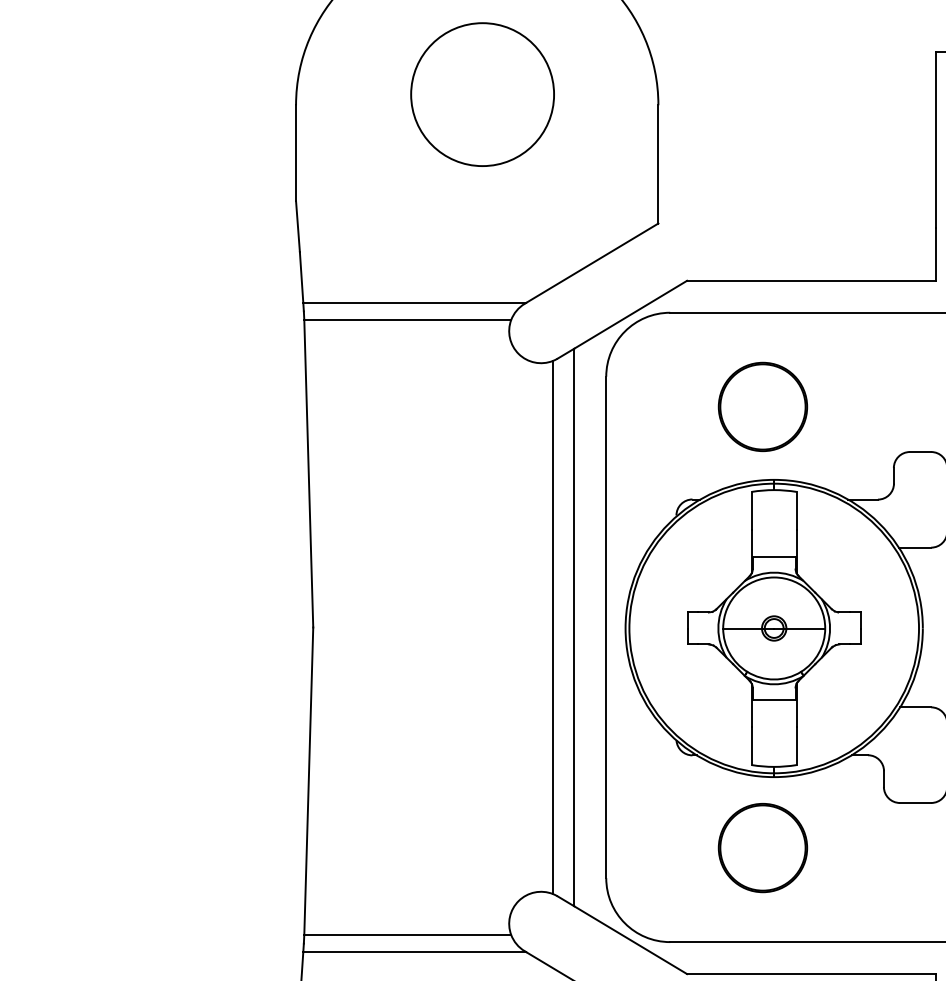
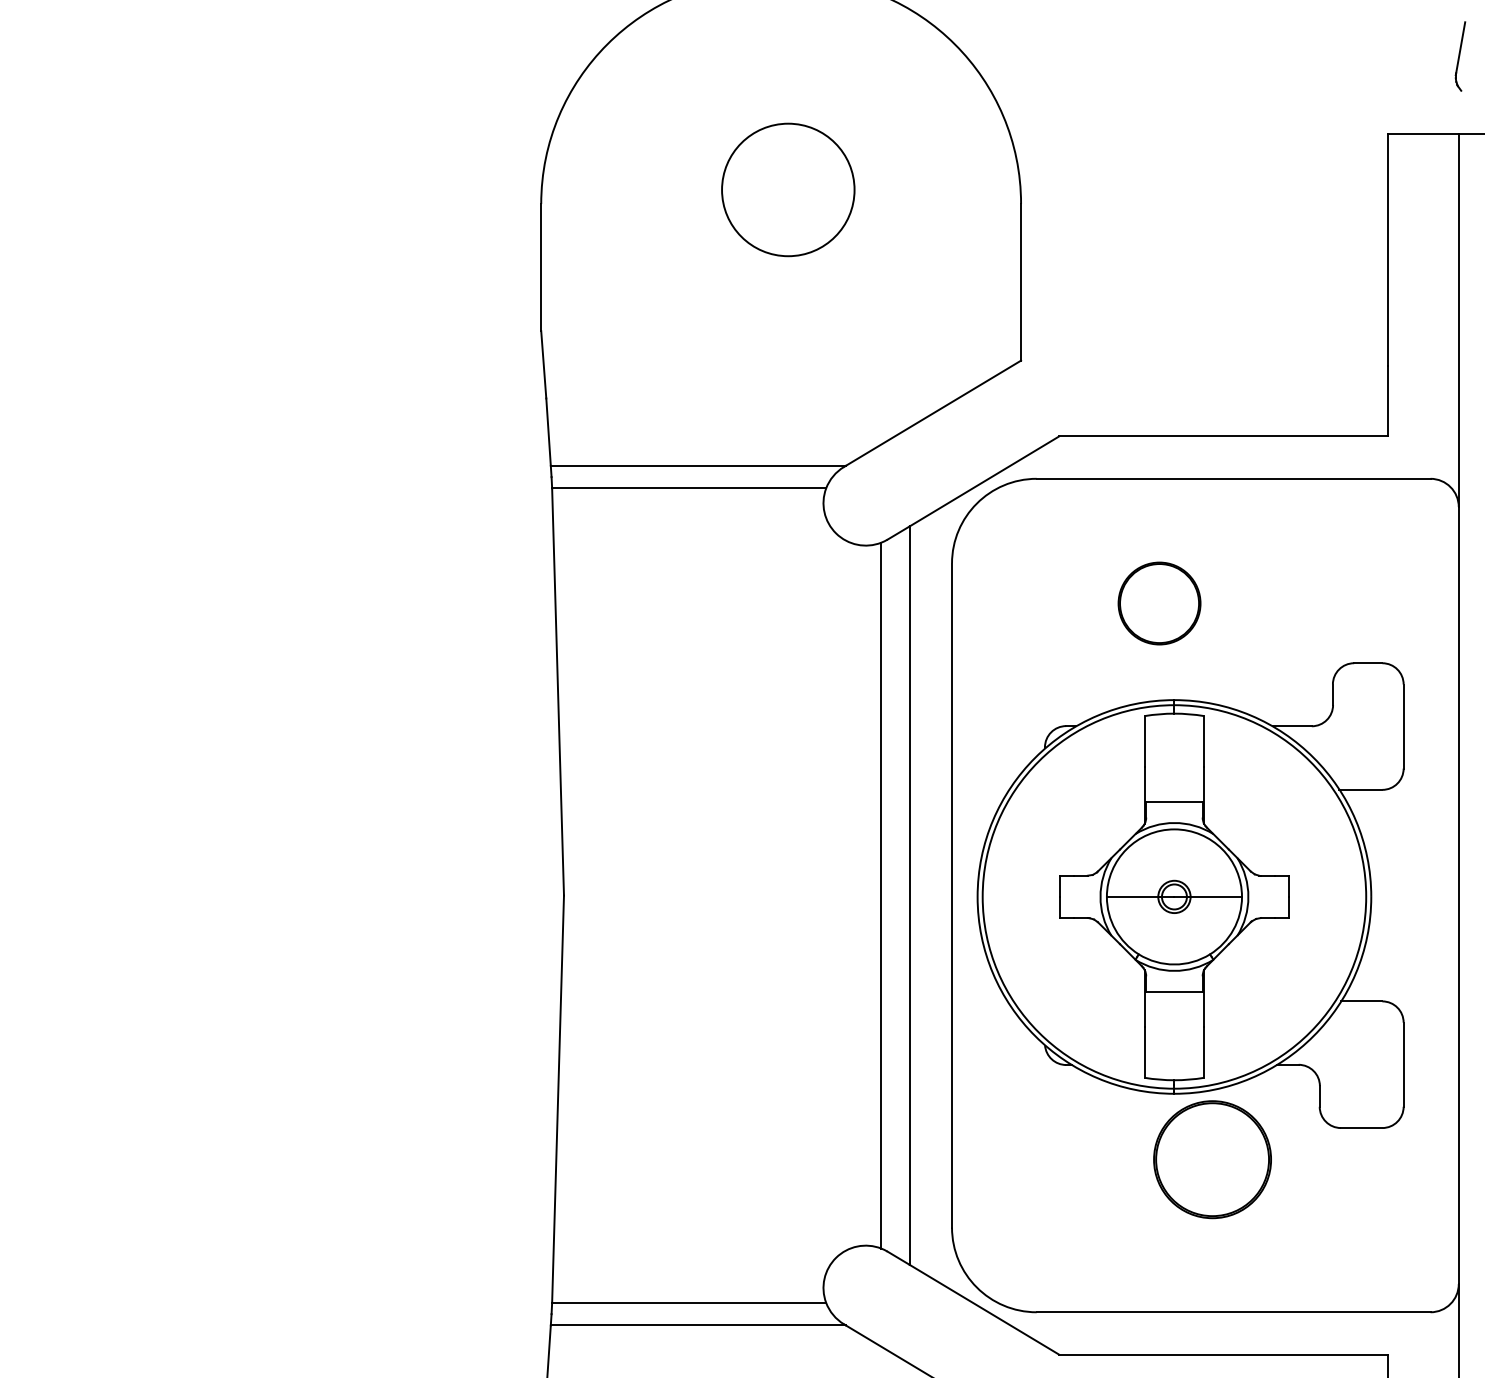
circle: (482, 94) -> (787, 189), size x0.7
part: (762, 406) -> (1159, 603), size x0.7
part: (762, 847) -> (1212, 1159), moved

